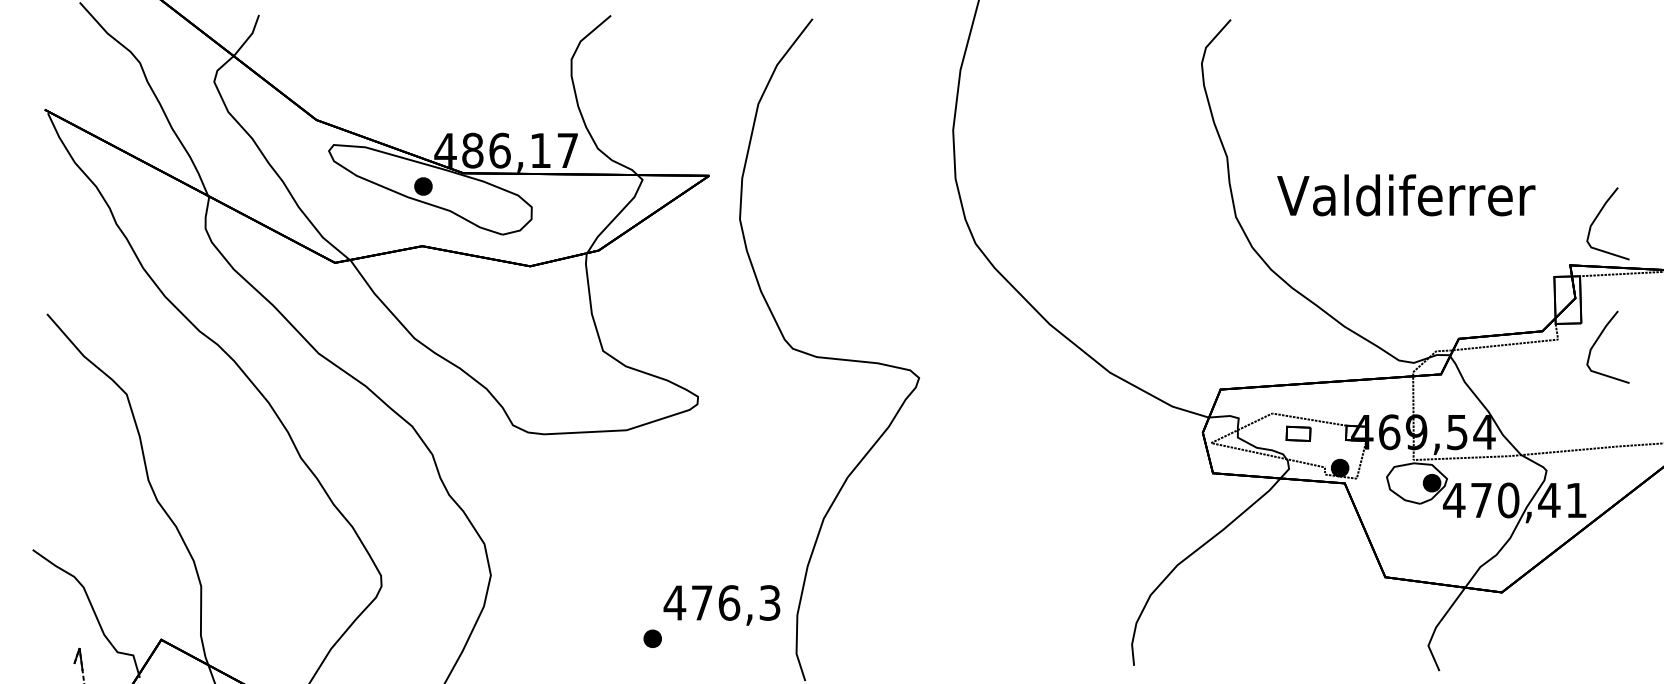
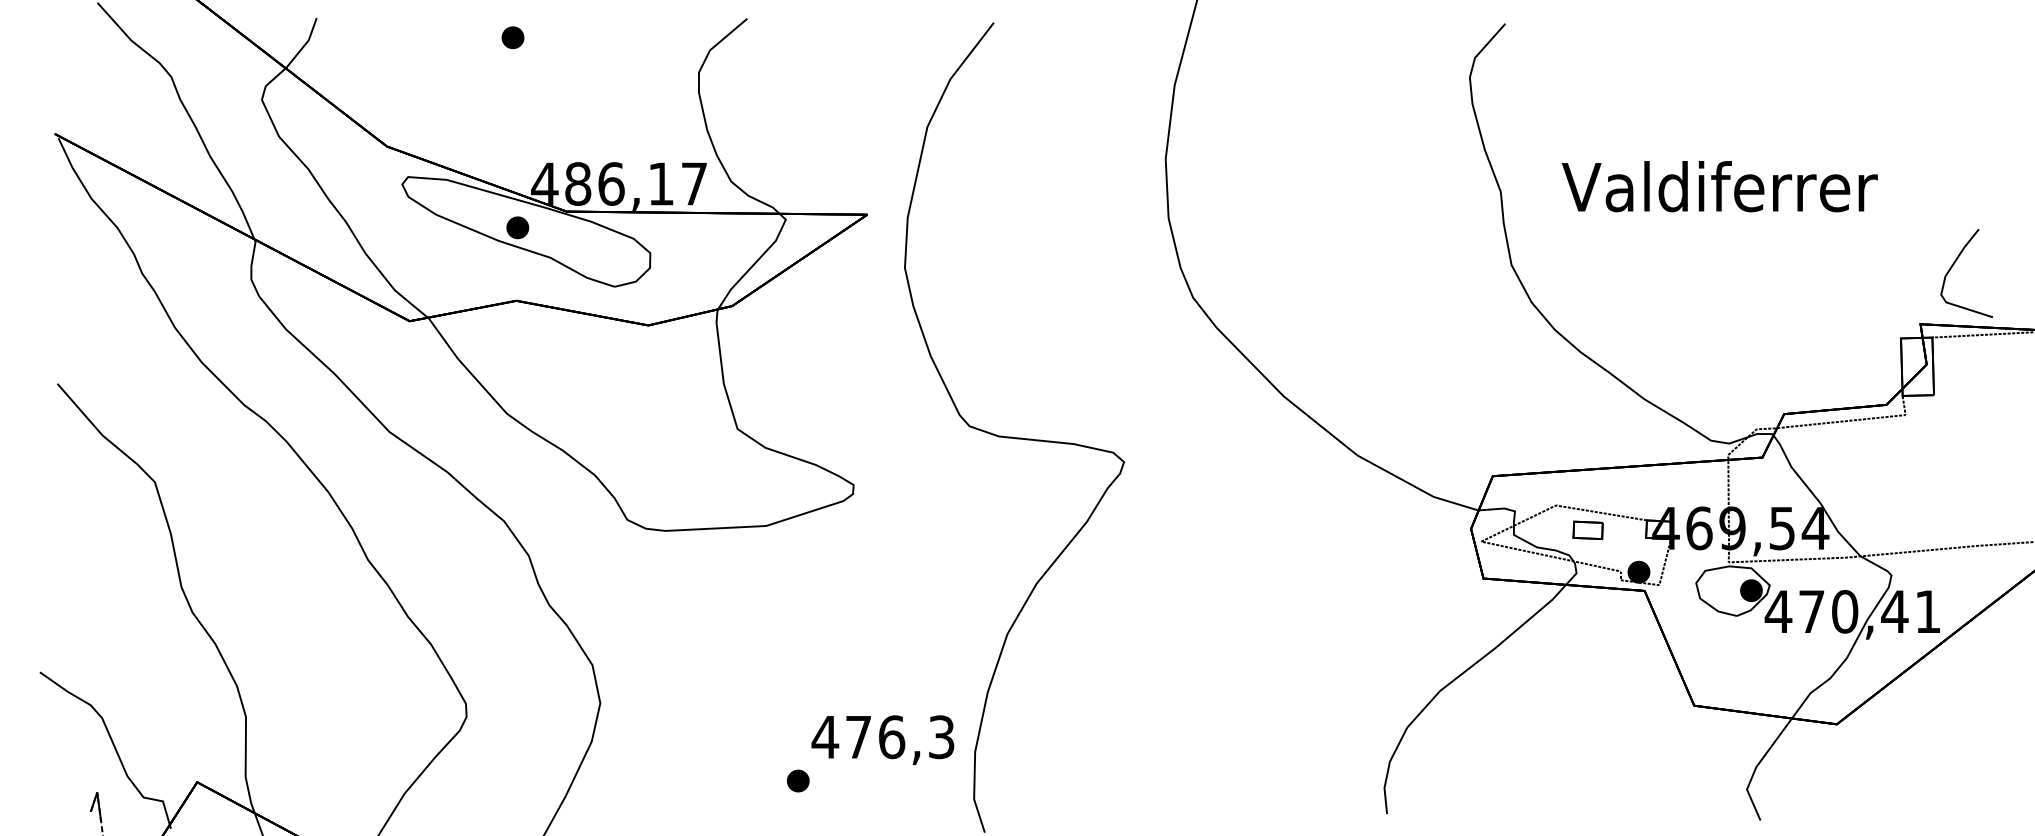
part: (419, 30) -> (512, 37), added
text: (1405, 195) -> (1719, 186), moved
curve: (1598, 339) -> (1954, 415), removed

